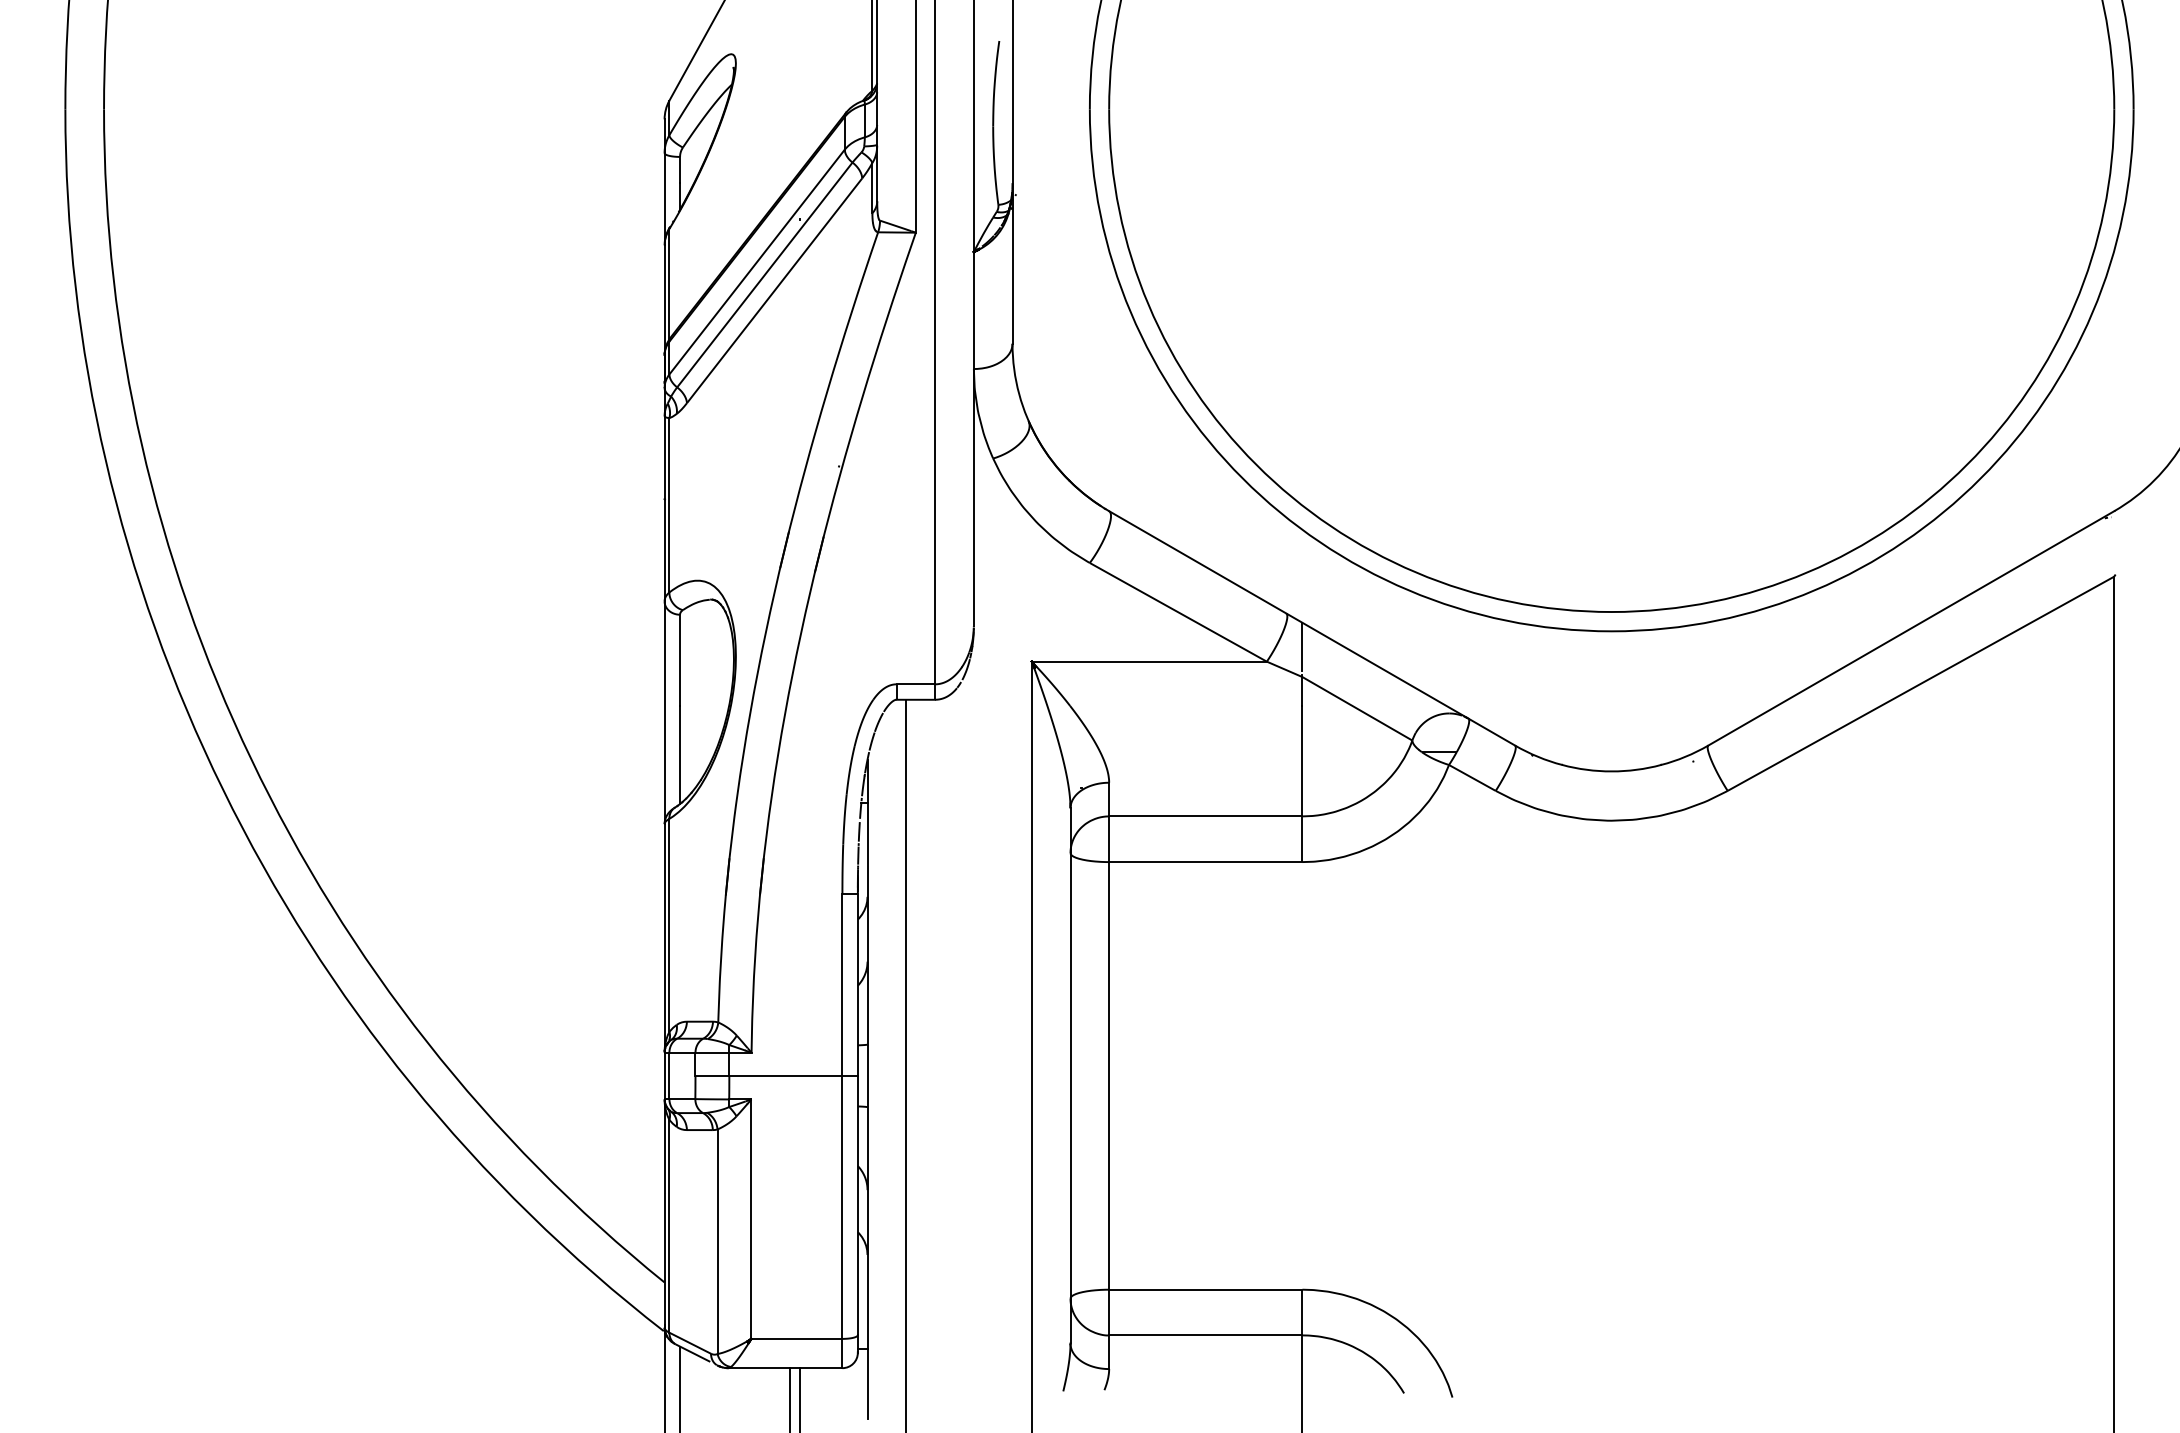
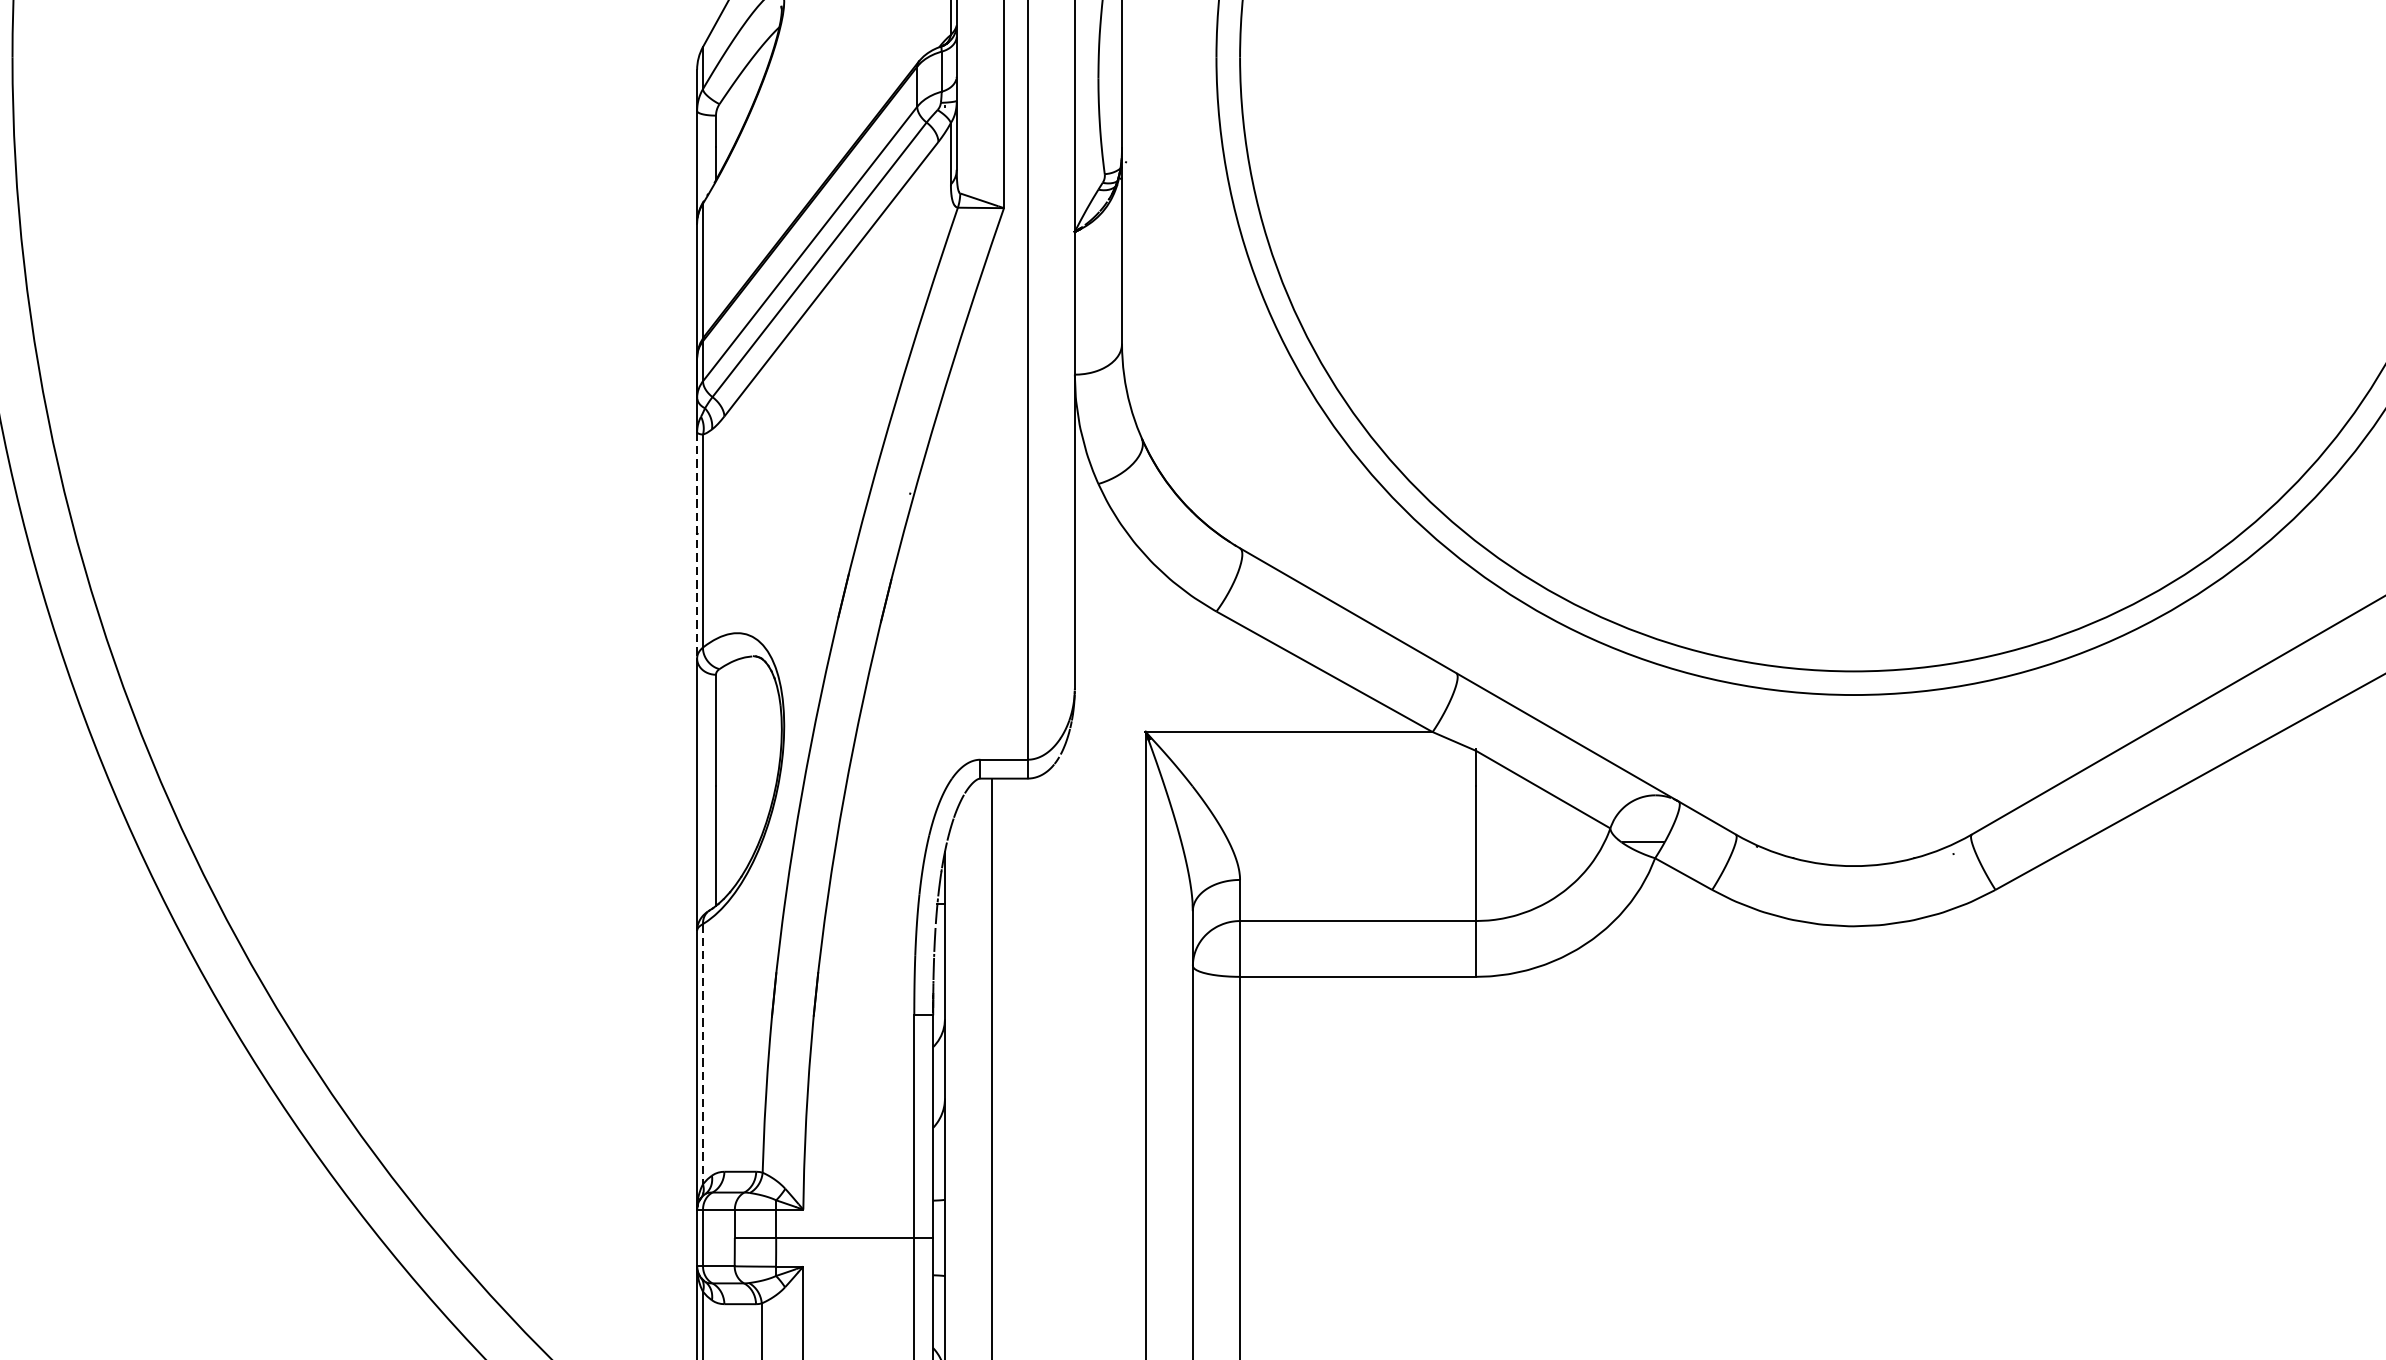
line: (664, 508) -> (697, 545), solid -> dashed
line: (1302, 646) -> (1476, 713), removed
line: (669, 925) -> (703, 1054), solid -> dashed

